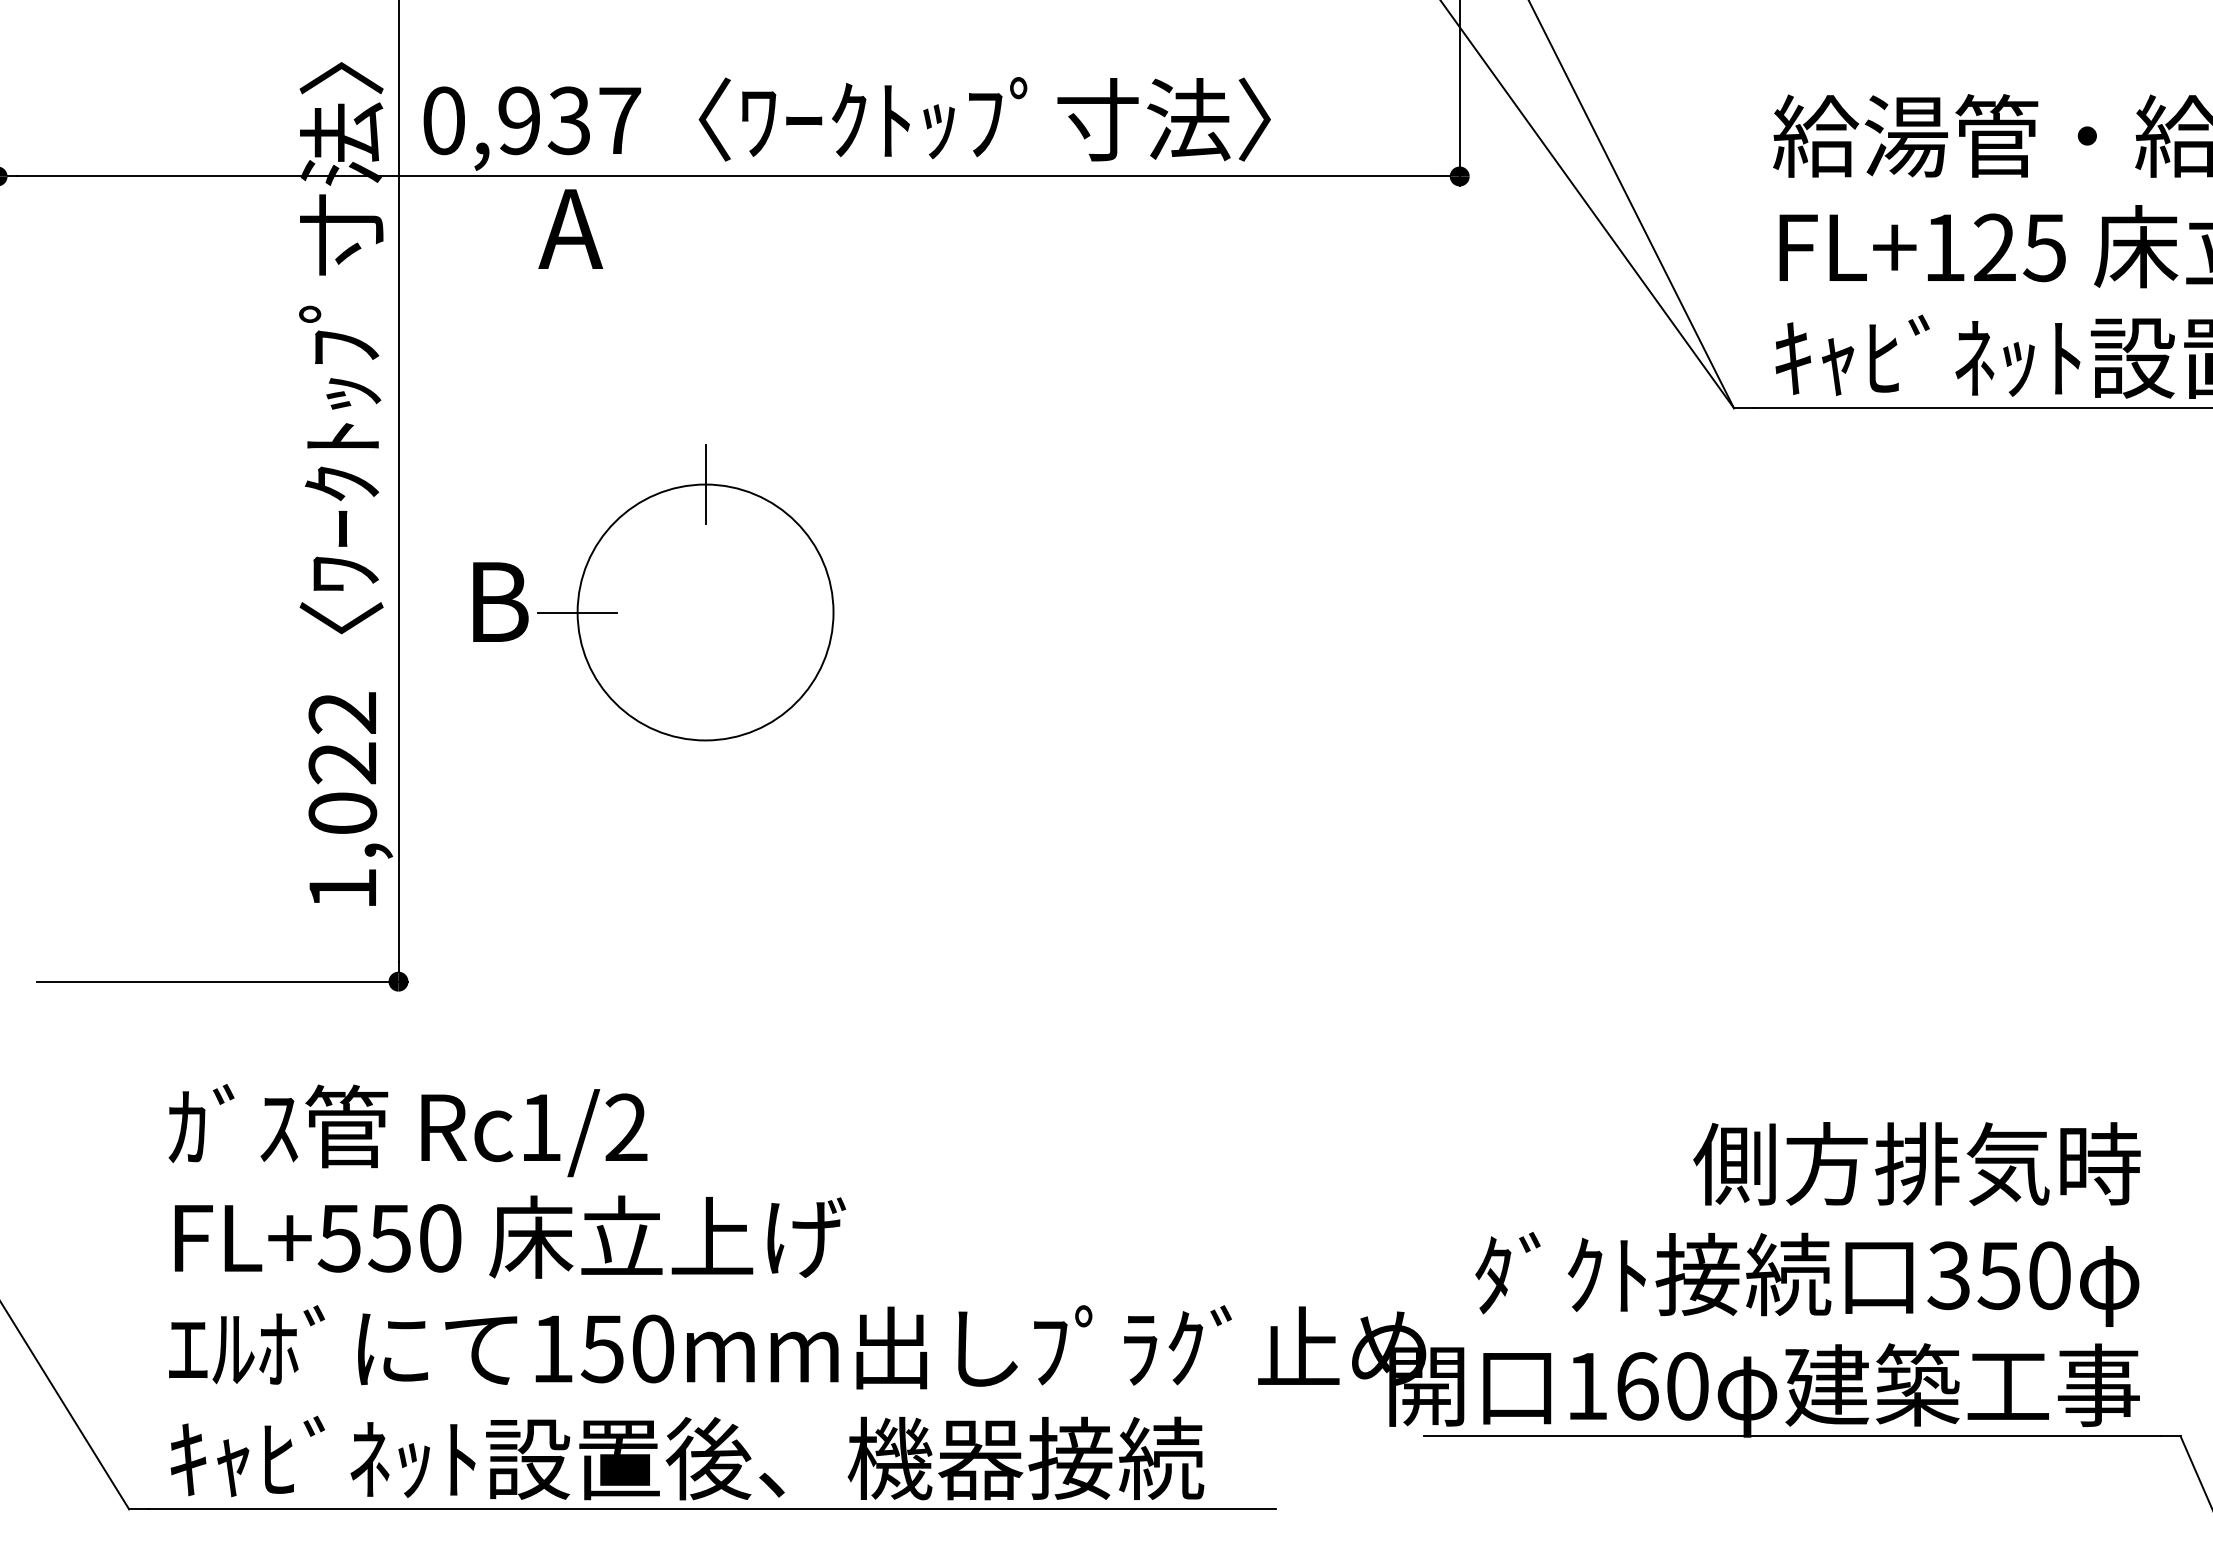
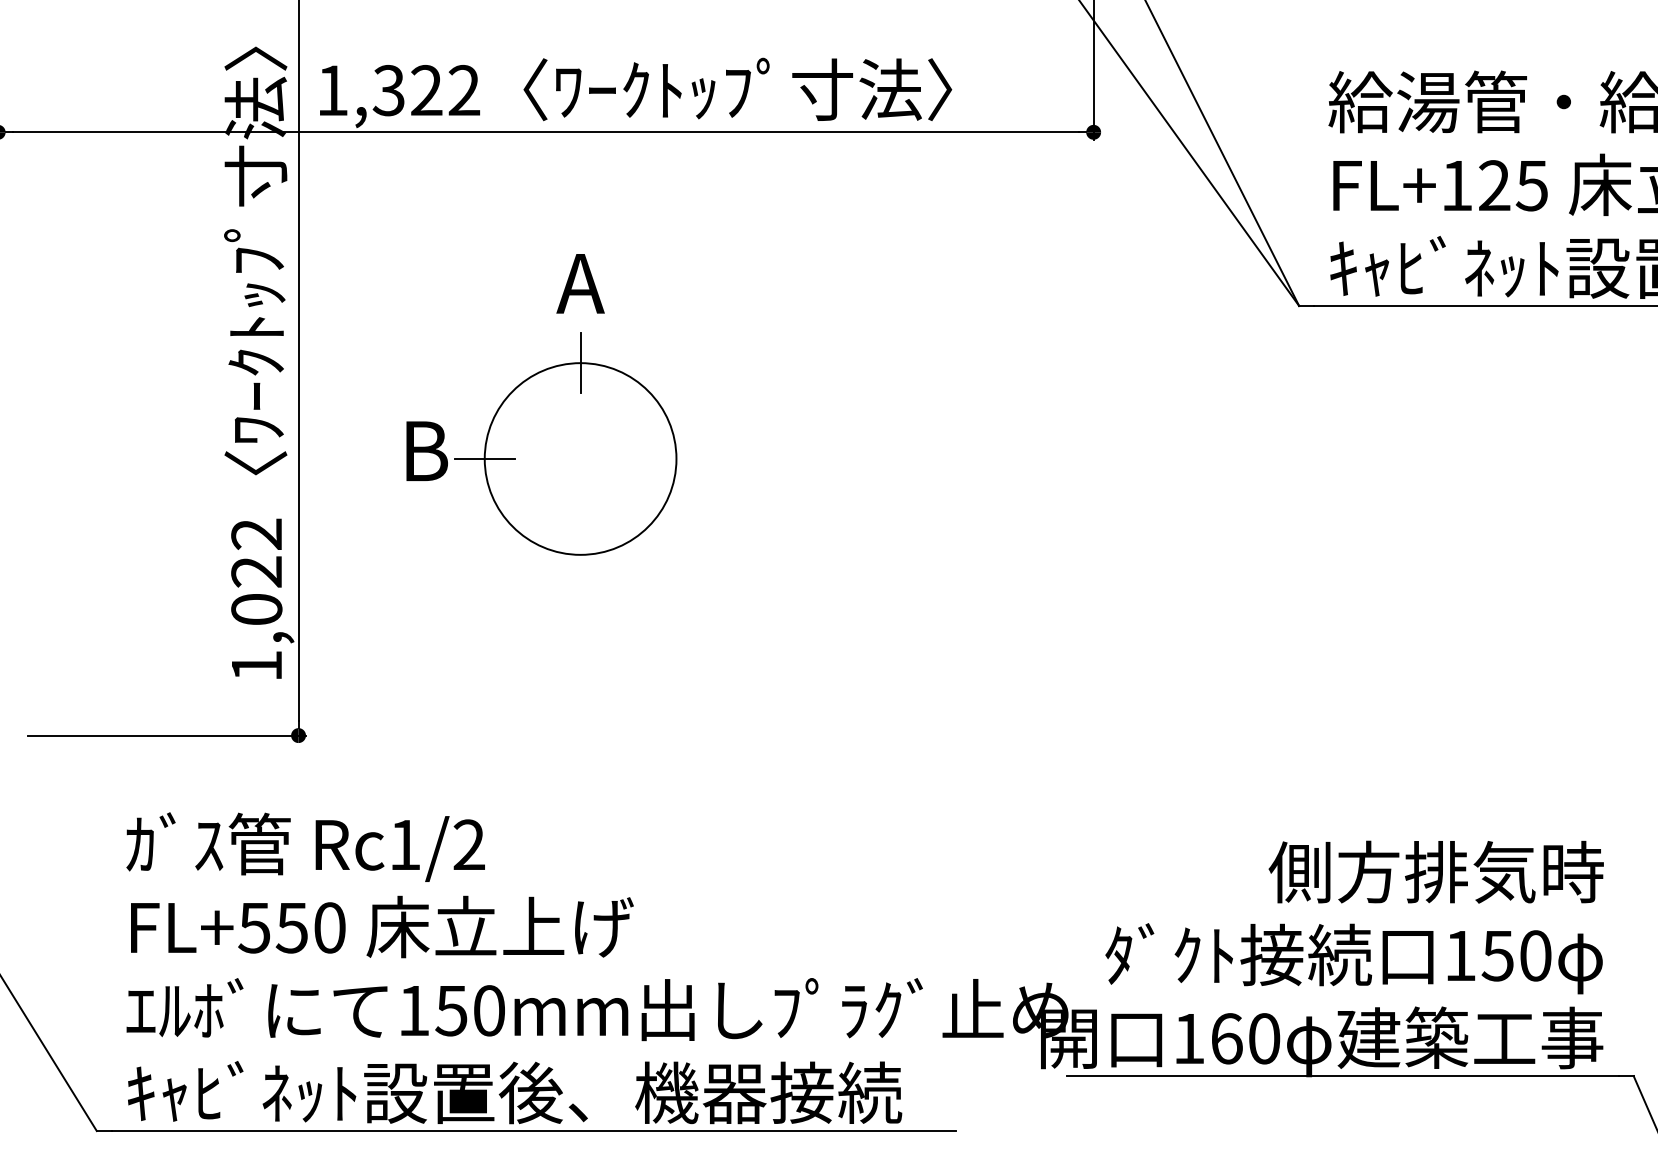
text: (531, 120) -> (398, 90), 0,937 -> 1,322
text: (570, 228) -> (580, 283), moved
part: (653, 591) -> (541, 443), moved
text: (1948, 1275) -> (1459, 955), 350 -> 150

